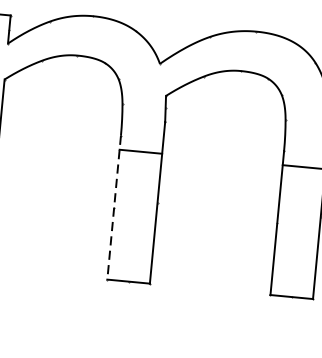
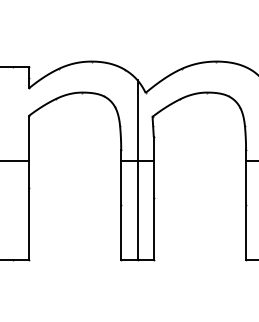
line: (139, 164) -> (137, 170), added
line: (114, 207) -> (121, 205), dashed -> solid

